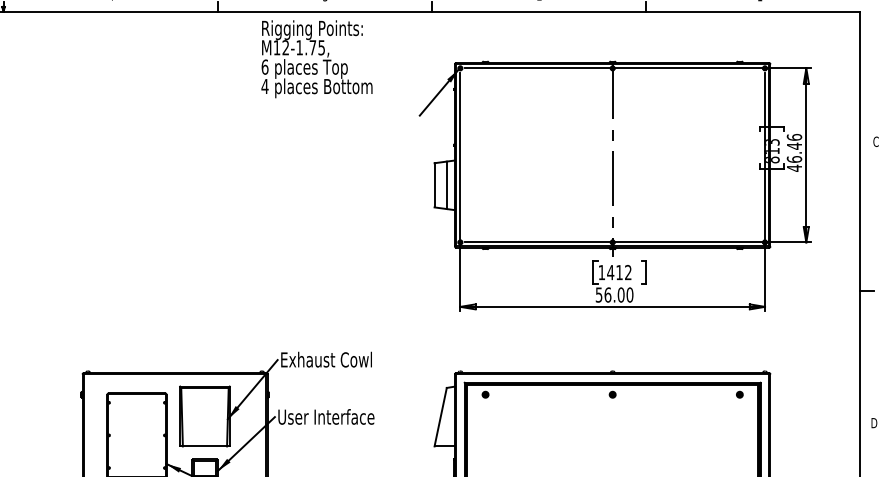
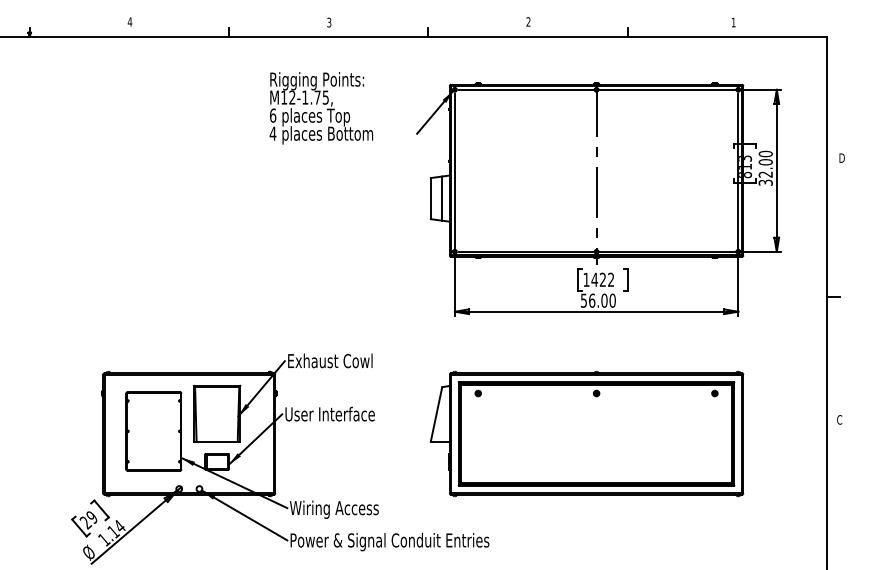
text: (317, 59) -> (321, 108), moved
text: (875, 141) -> (841, 157), C -> D
text: (794, 152) -> (765, 168), 46.46 -> 32.00
text: (619, 272) -> (602, 279), 1412 -> 1422
text: (873, 422) -> (839, 419), D -> C

